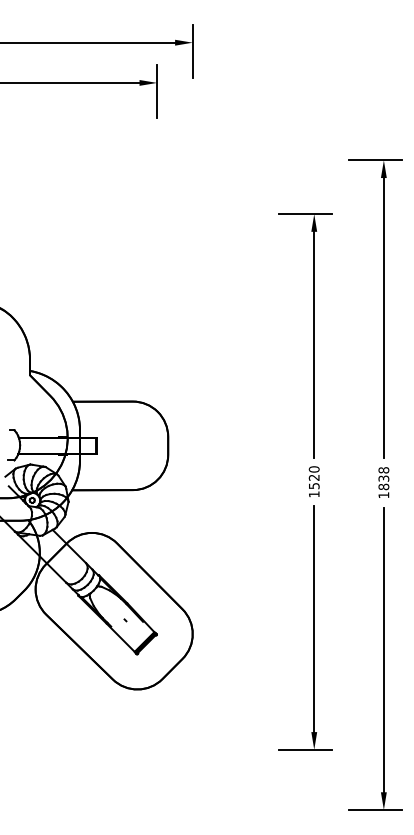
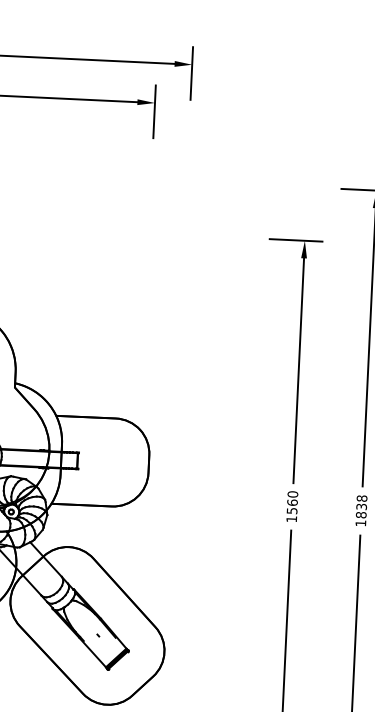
text: (313, 477) -> (291, 502), 1520 -> 1560

